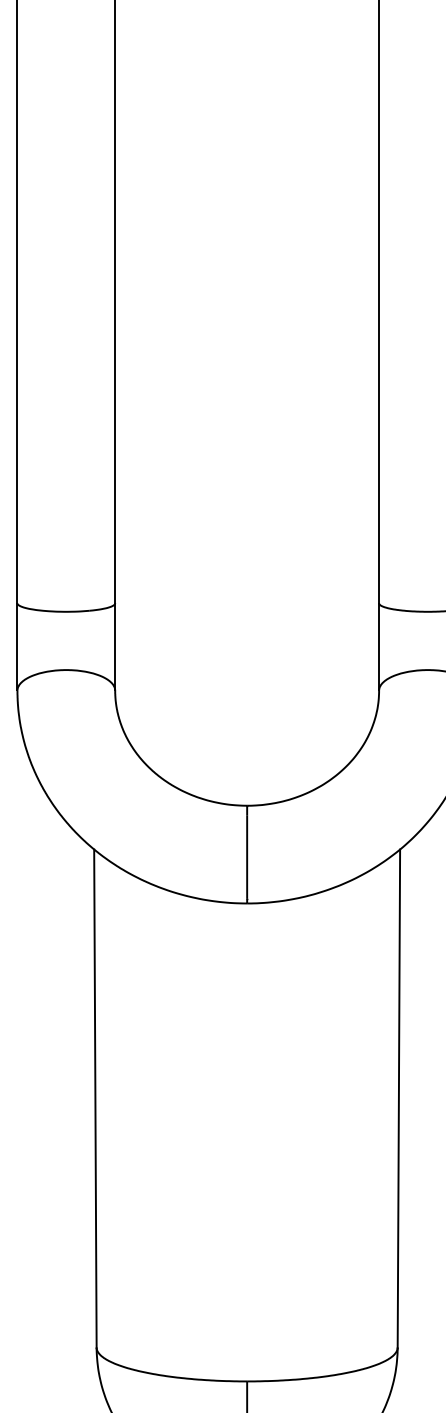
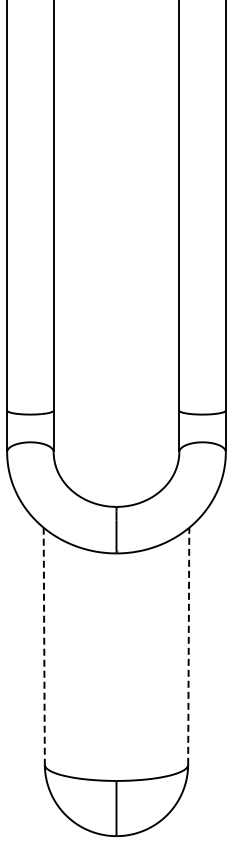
line: (95, 1098) -> (44, 646), solid -> dashed
line: (398, 1098) -> (188, 646), solid -> dashed

